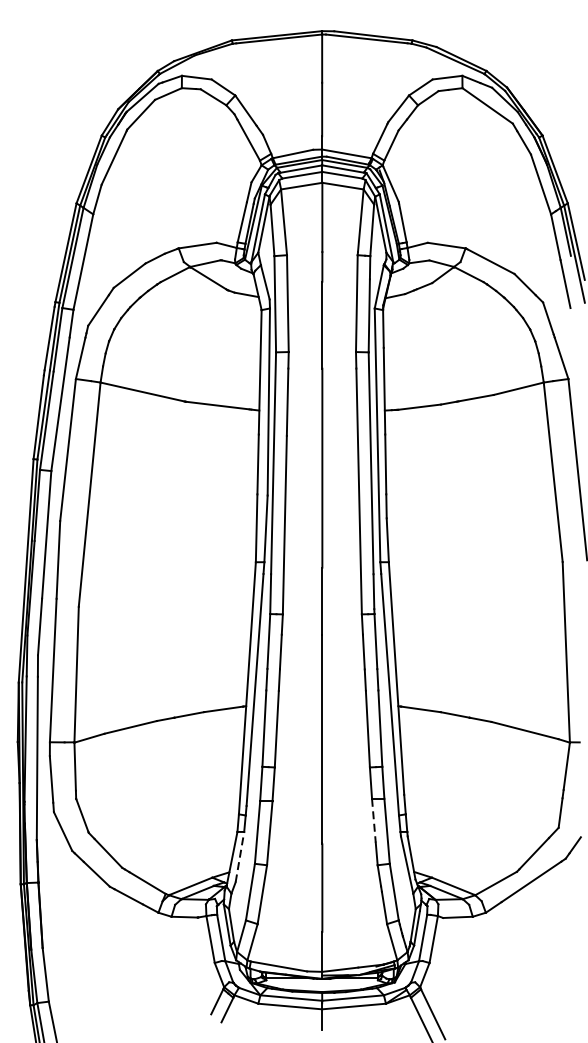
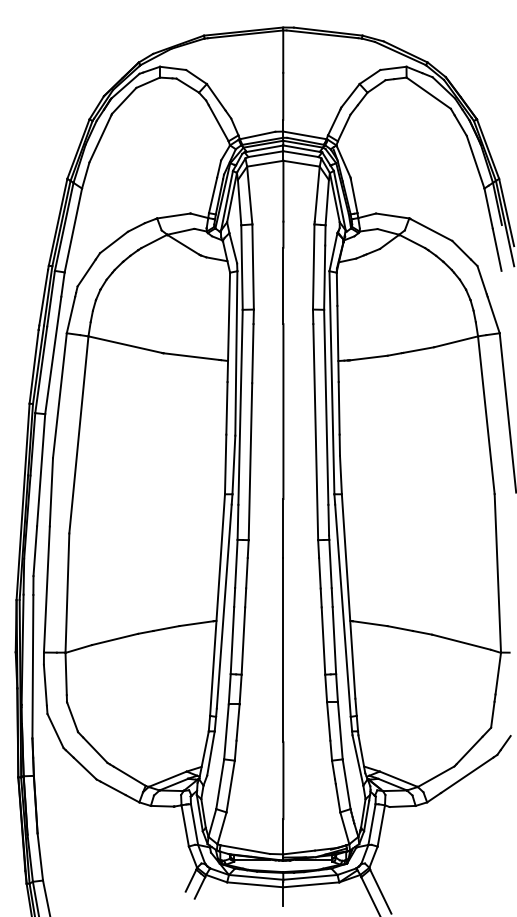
line: (373, 820) -> (328, 721), dashed -> solid
line: (240, 857) -> (211, 753), dashed -> solid

